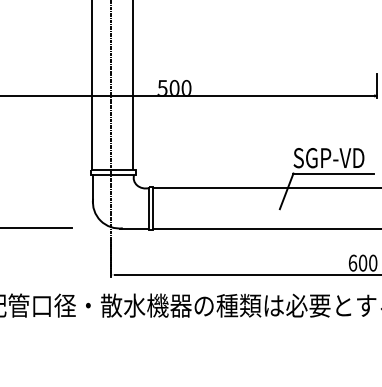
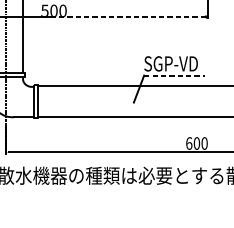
line: (277, 95) -> (132, 16), solid -> dashed
line: (334, 173) -> (175, 75), solid -> dashed

